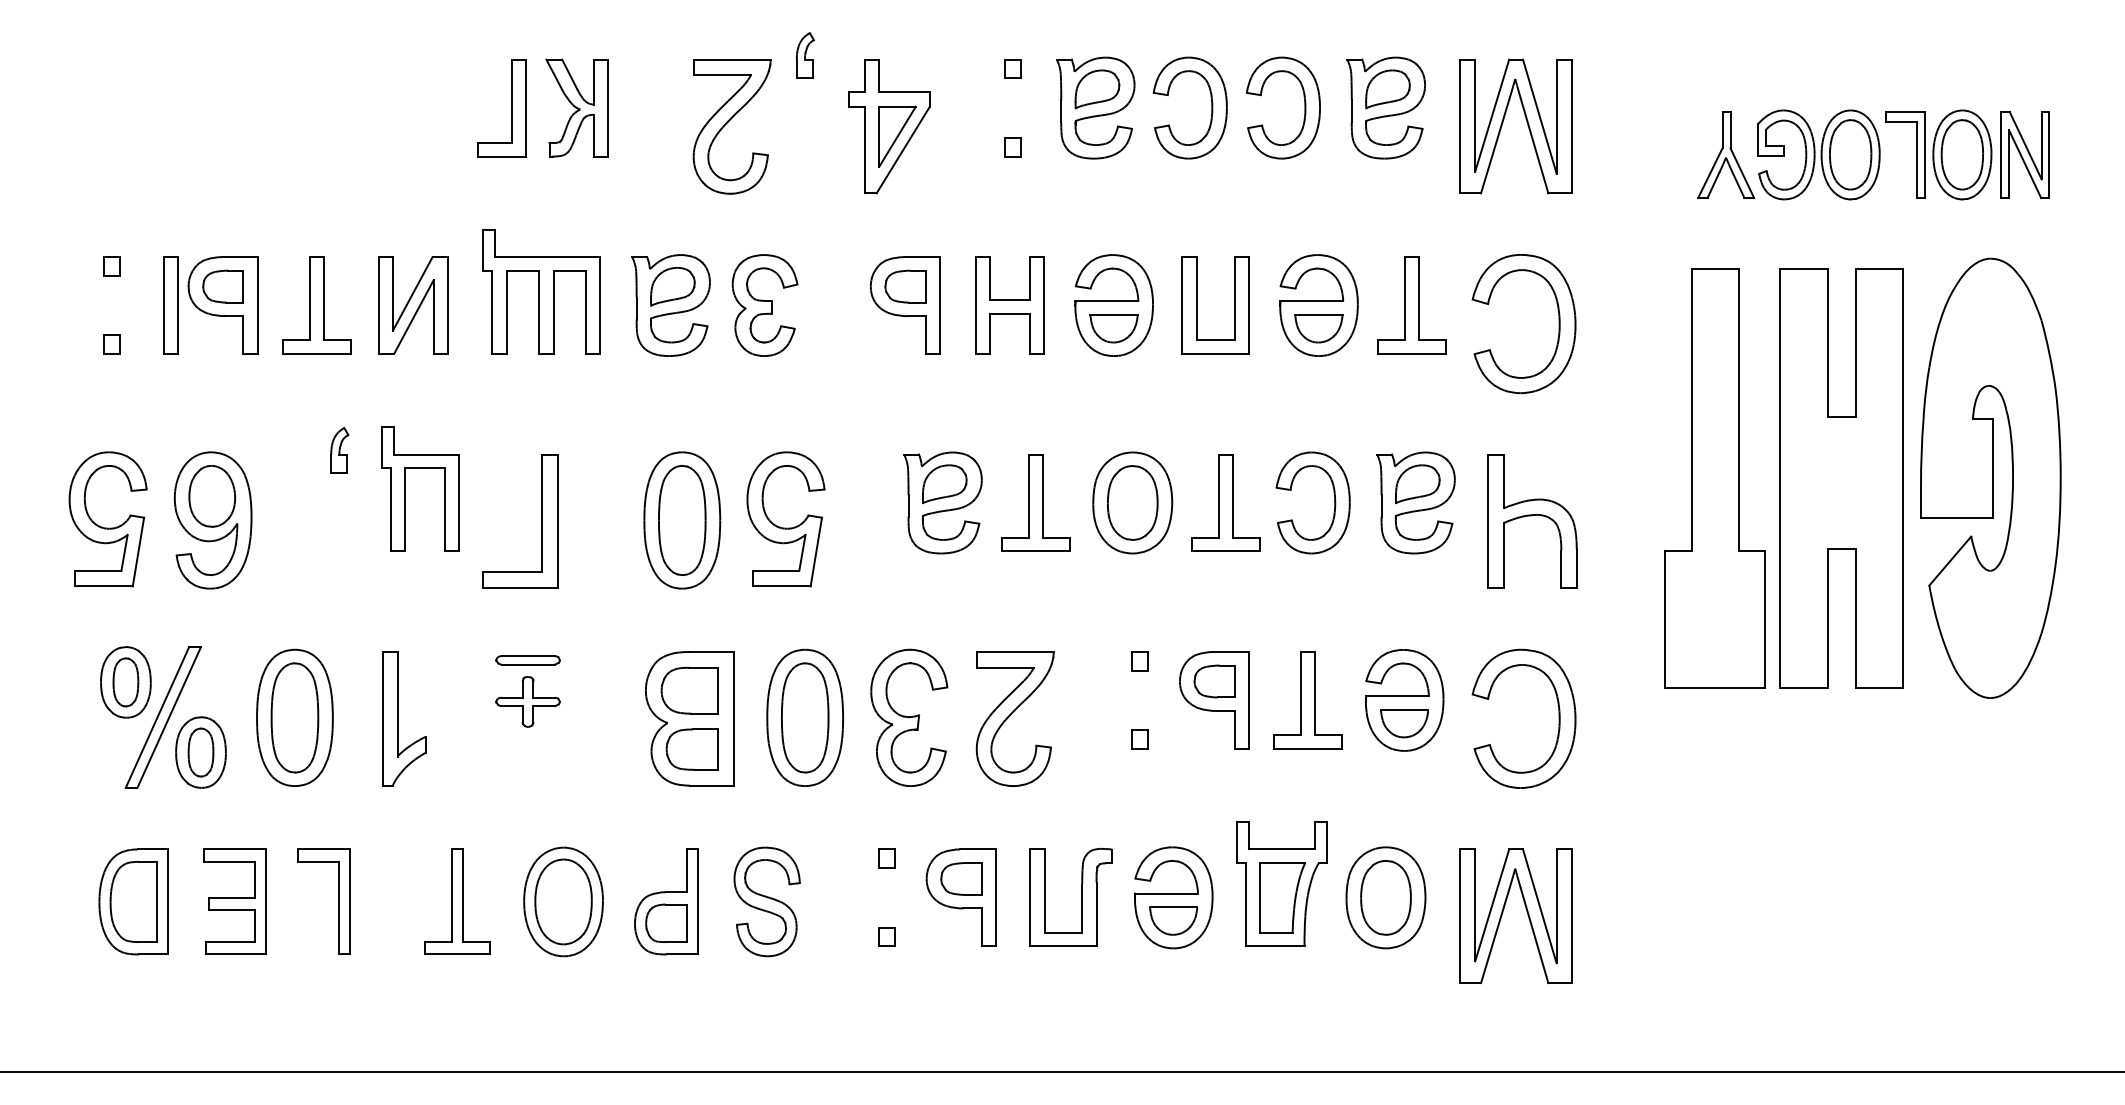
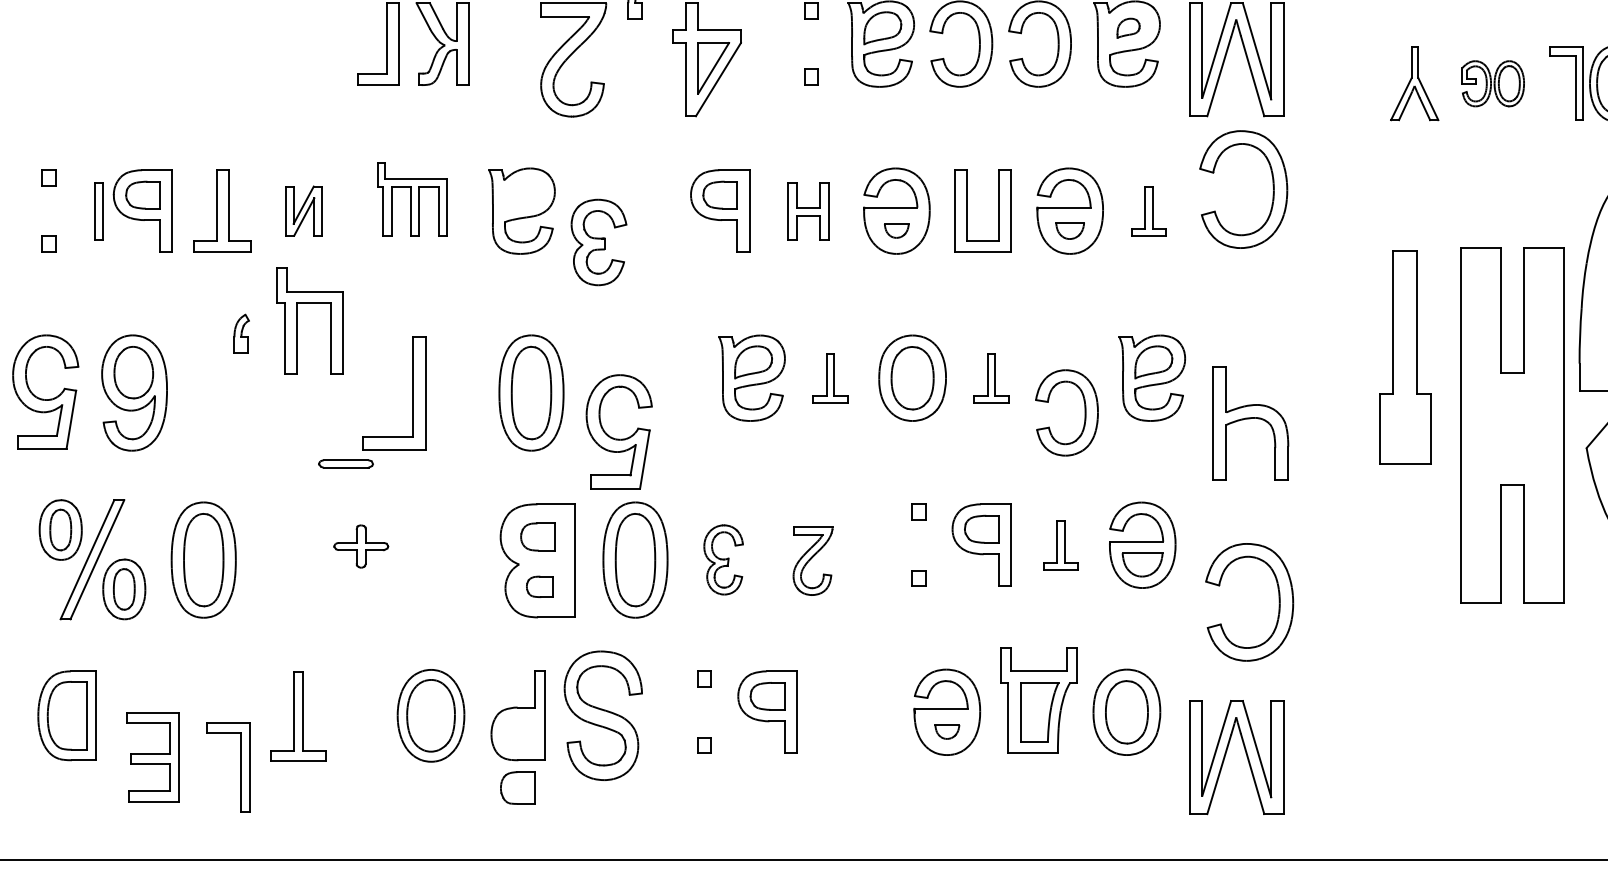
part: (1387, 89) -> (1128, 28), size x0.6
part: (1818, 154) -> (1492, 83), size x0.6
part: (672, 286) -> (523, 195), removed
part: (541, 291) -> (412, 199), size x0.7
part: (170, 305) -> (98, 211), size x0.7
part: (413, 305) -> (304, 211), size x0.6
part: (764, 305) -> (598, 242), moved
part: (1009, 305) -> (808, 211), size x0.7
part: (1411, 305) -> (1148, 211), size x0.6
part: (1558, 323) -> (1272, 189), moved
part: (1113, 328) -> (896, 230), size x0.6
part: (1318, 328) -> (1069, 230), size x0.7
part: (1714, 478) -> (1404, 357), size x0.6
part: (1841, 478) -> (1512, 425), moved
part: (405, 488) -> (297, 320), moved
part: (1035, 502) -> (830, 377), size x0.6
part: (1225, 502) -> (991, 377), size x0.6
part: (1334, 502) -> (1085, 412), moved
part: (1532, 521) -> (1250, 423), moved
part: (785, 527) -> (618, 438), moved
part: (527, 660) -> (345, 464), moved
part: (689, 690) -> (537, 536), size x0.7
part: (1307, 700) -> (1060, 545), size x0.6
part: (527, 701) -> (360, 546), moved
part: (909, 717) -> (723, 559), size x0.6
part: (404, 718) -> (296, 560), removed
part: (1014, 718) -> (812, 560), size x0.6
part: (1558, 718) -> (1278, 602), moved
part: (691, 749) -> (539, 586), size x0.6
part: (1081, 897) -> (869, 712), removed
part: (234, 901) -> (152, 756), moved
part: (338, 901) -> (240, 767), moved
part: (457, 901) -> (298, 716), moved
part: (766, 901) -> (602, 715), size x1.4
part: (1526, 912) -> (1245, 754), moved
part: (1173, 920) -> (947, 731), size x0.6
part: (666, 922) -> (518, 787), moved

